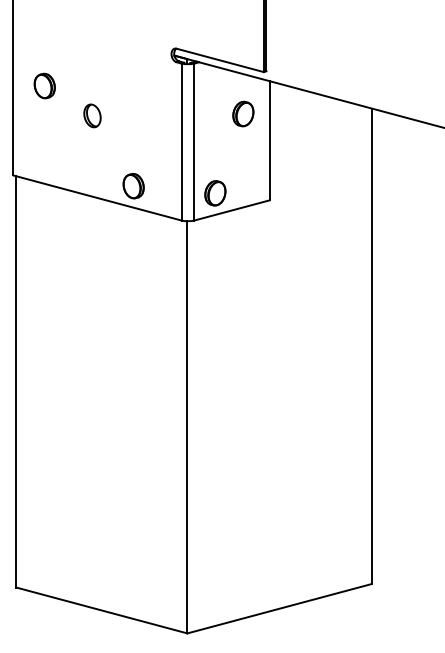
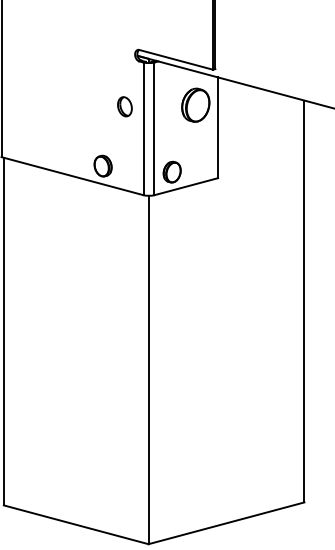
part: (44, 85) -> (27, 81), removed
part: (243, 113) -> (195, 104), size x1.6
part: (92, 115) -> (124, 106), moved

